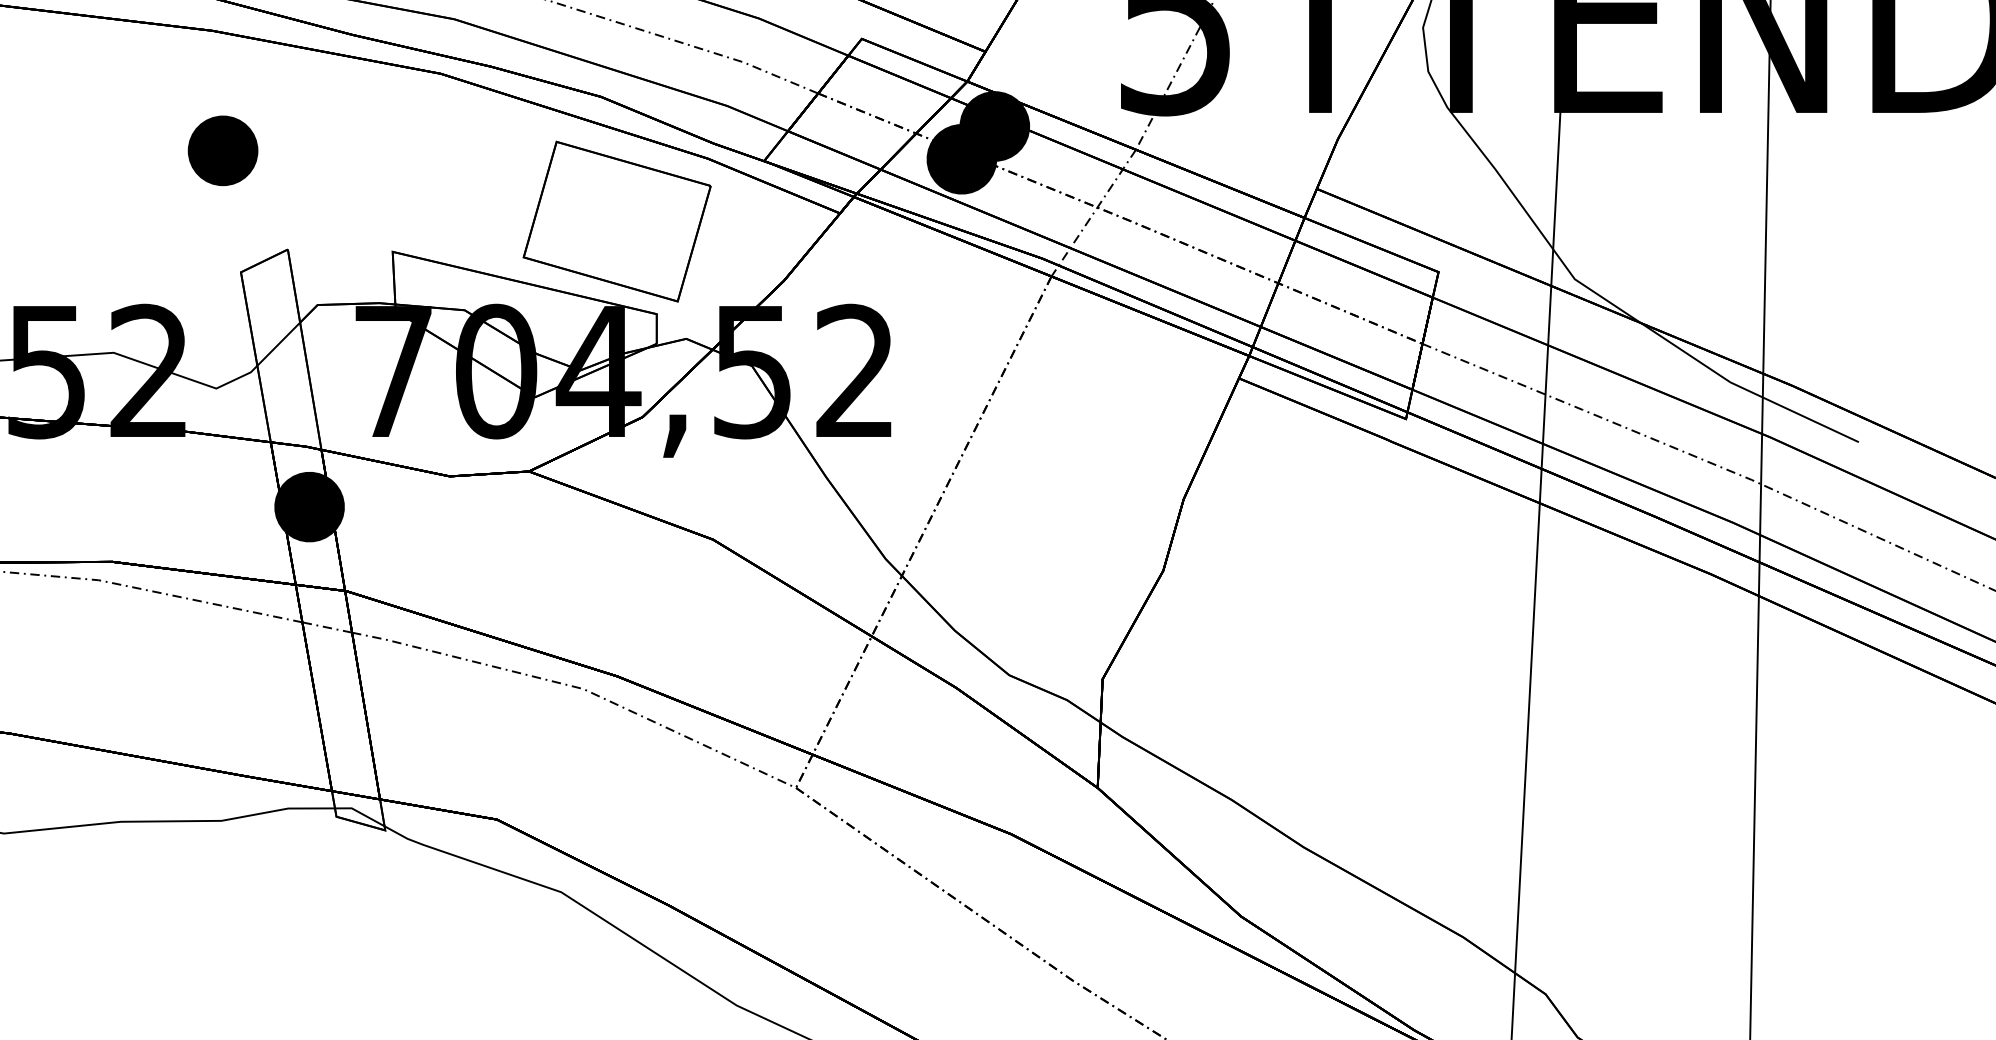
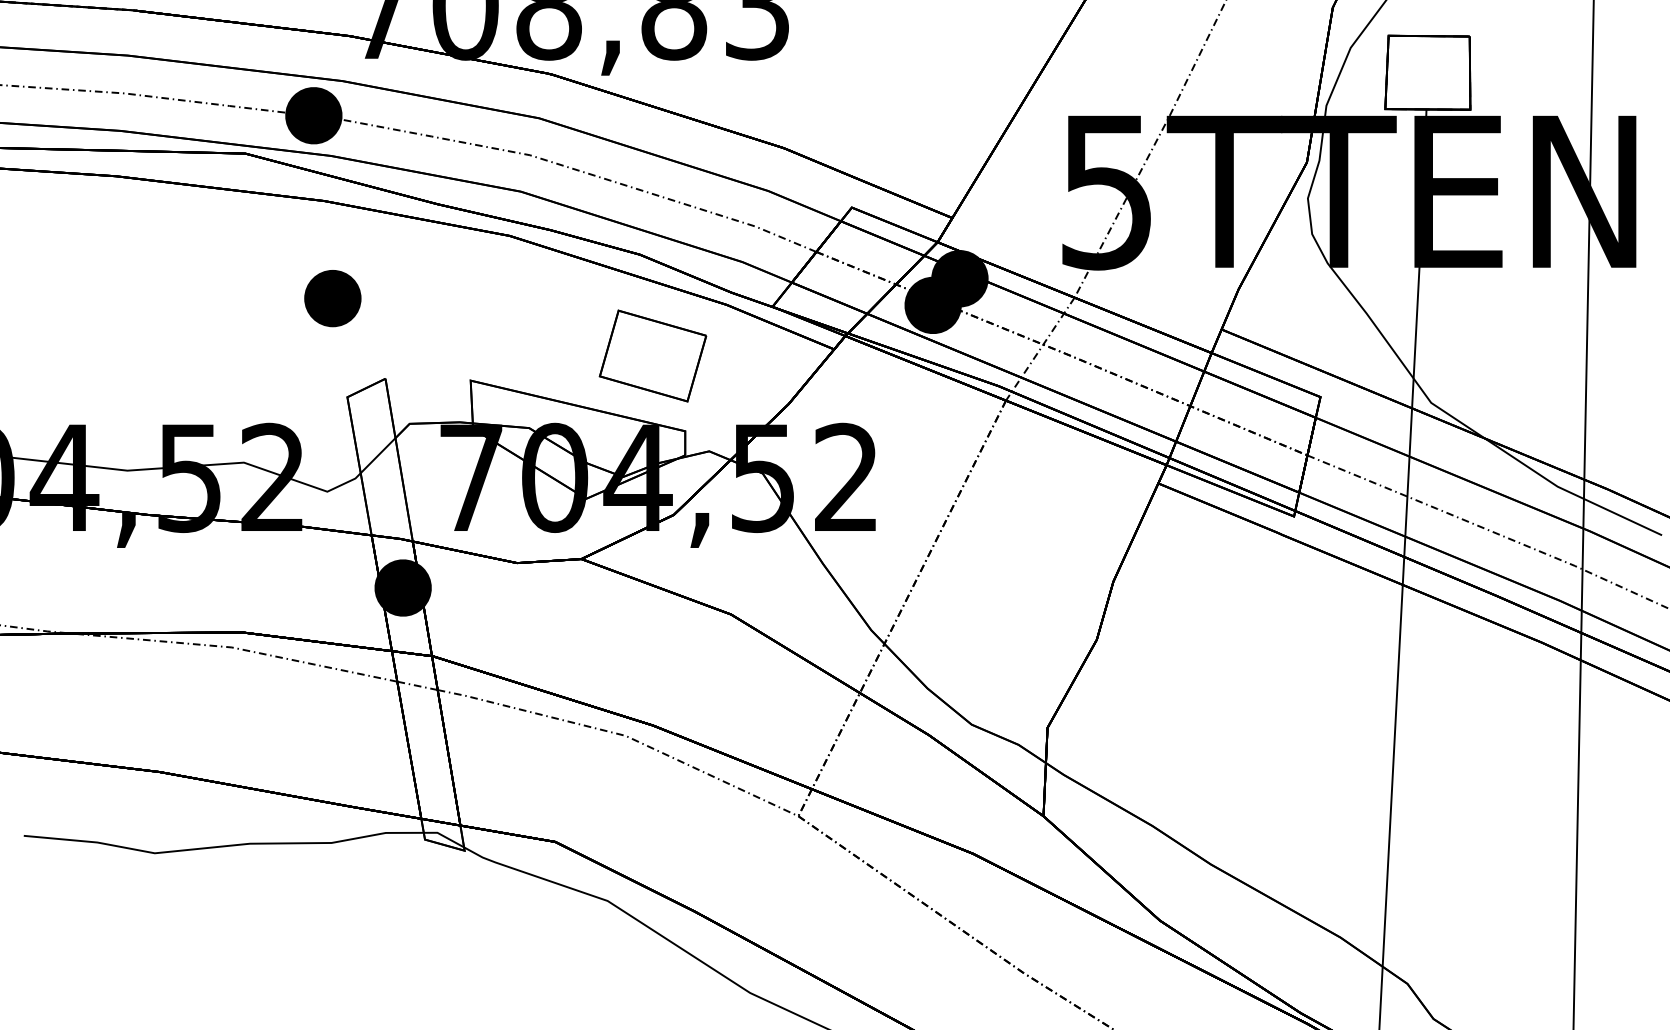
part: (616, 220) -> (652, 355), size x0.7

